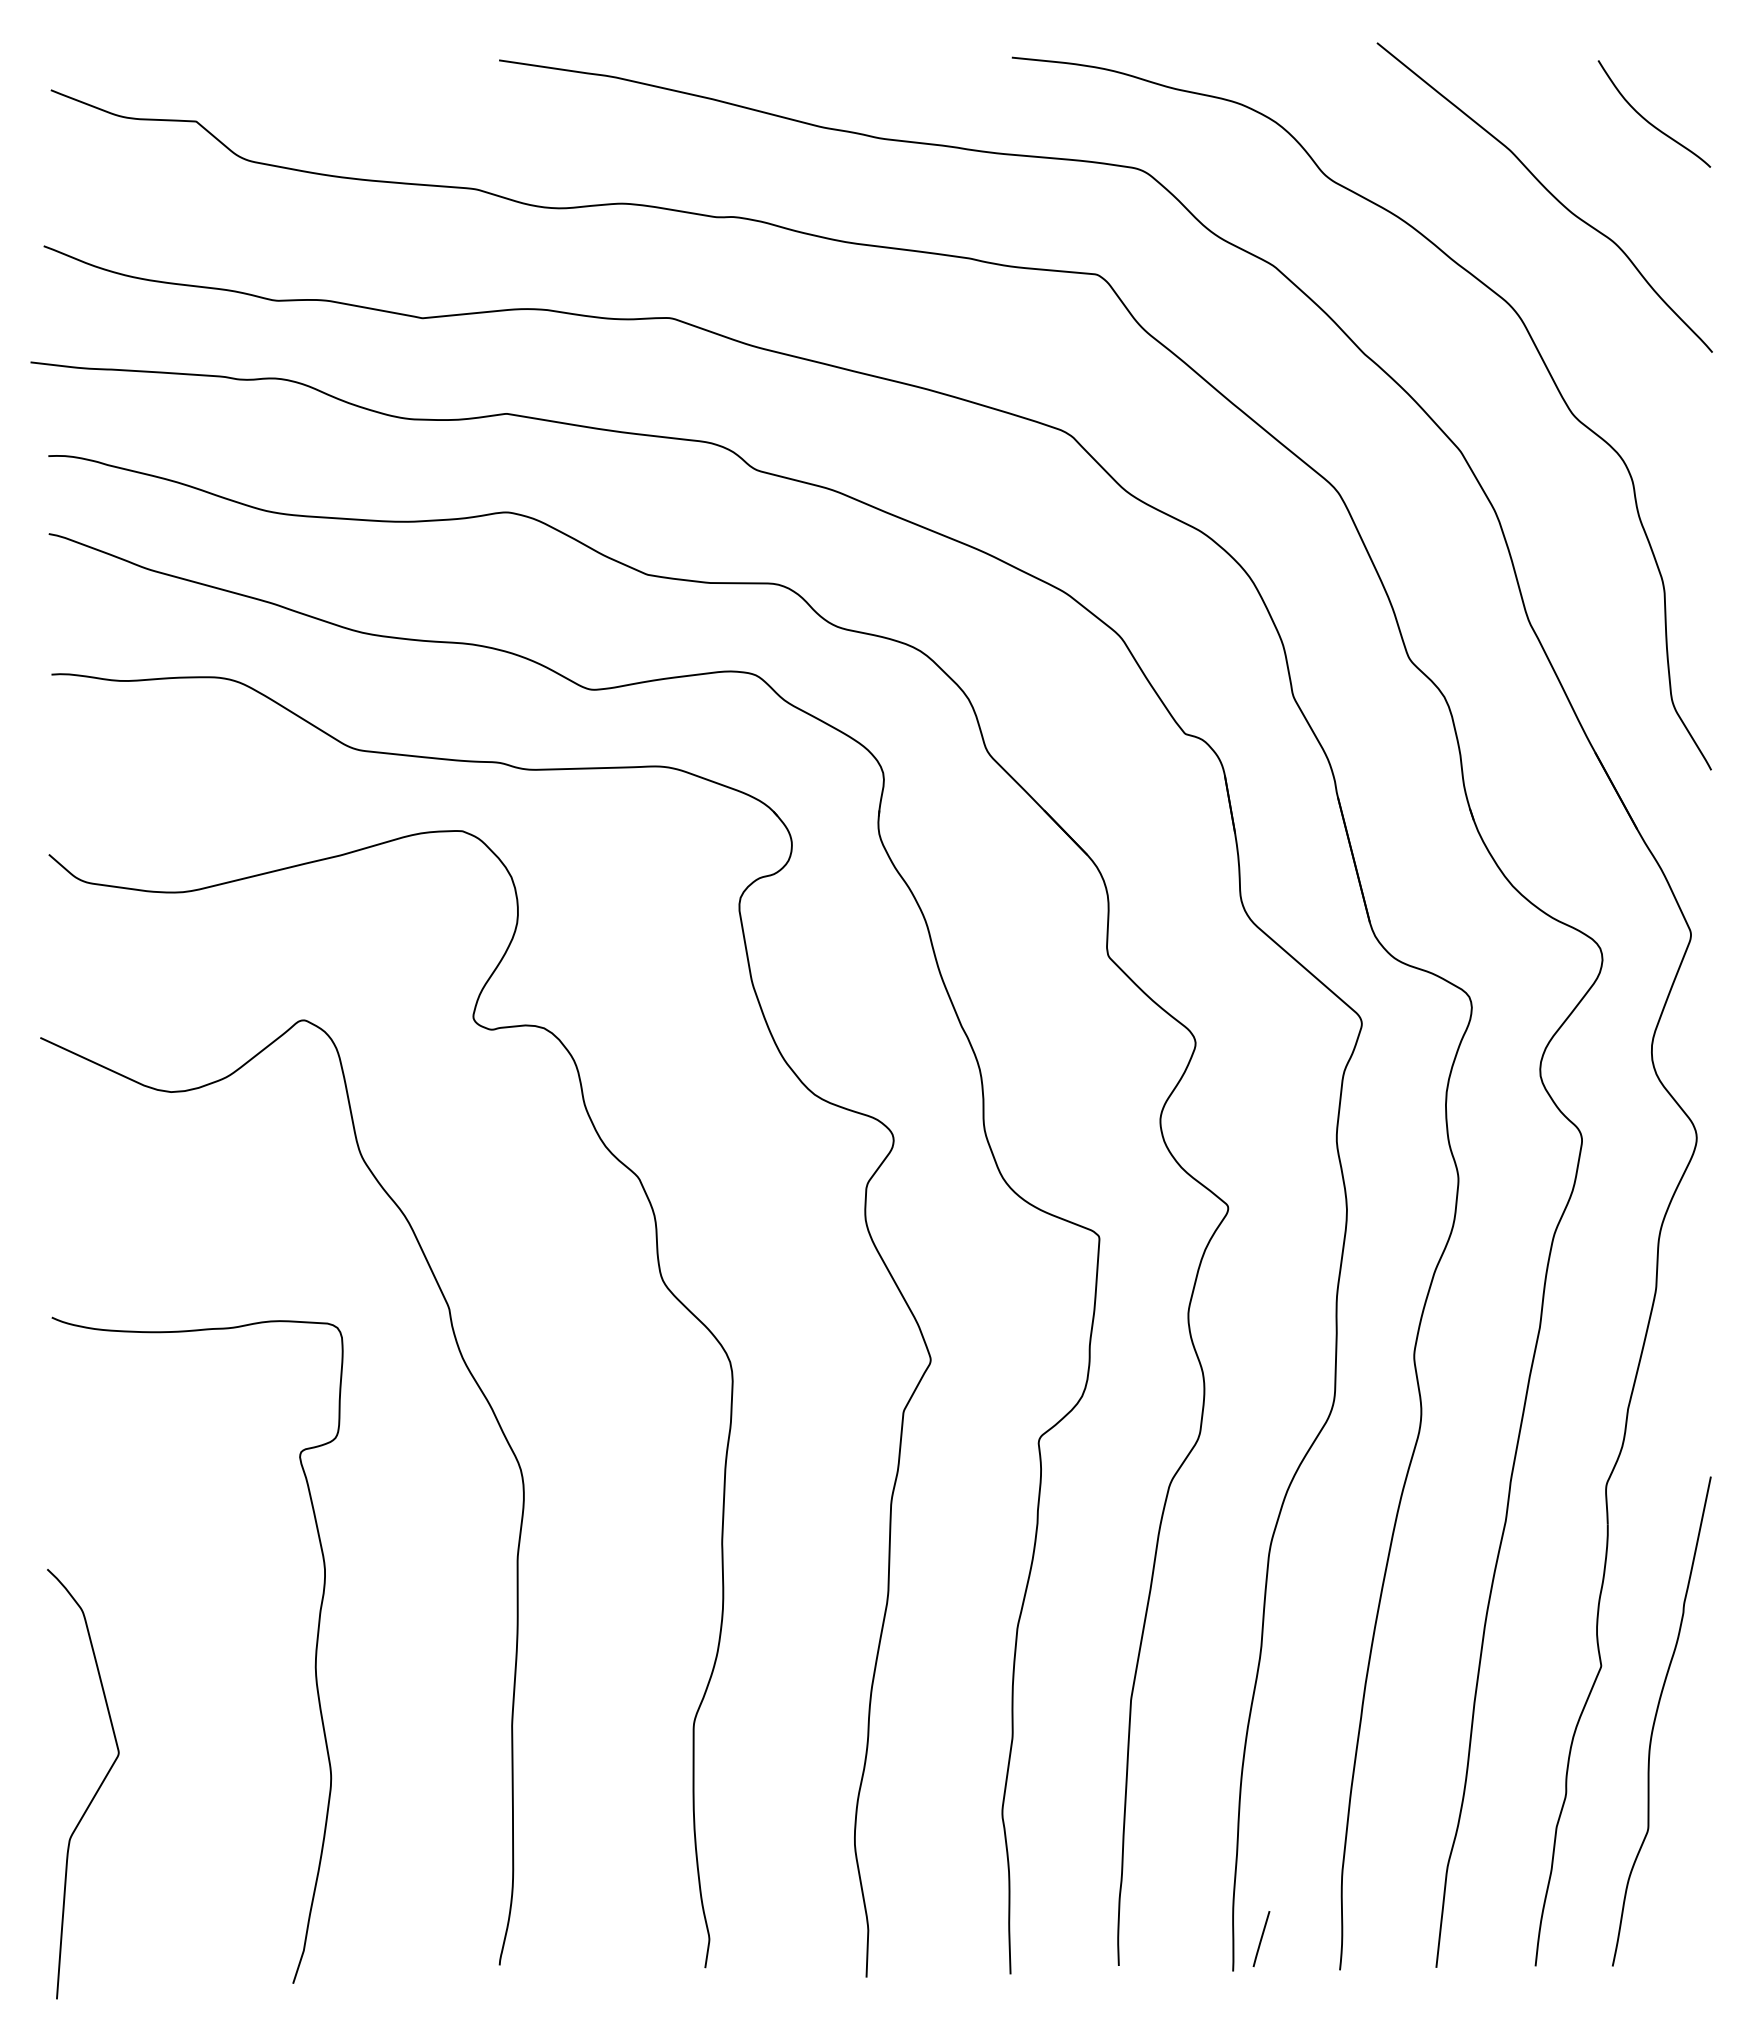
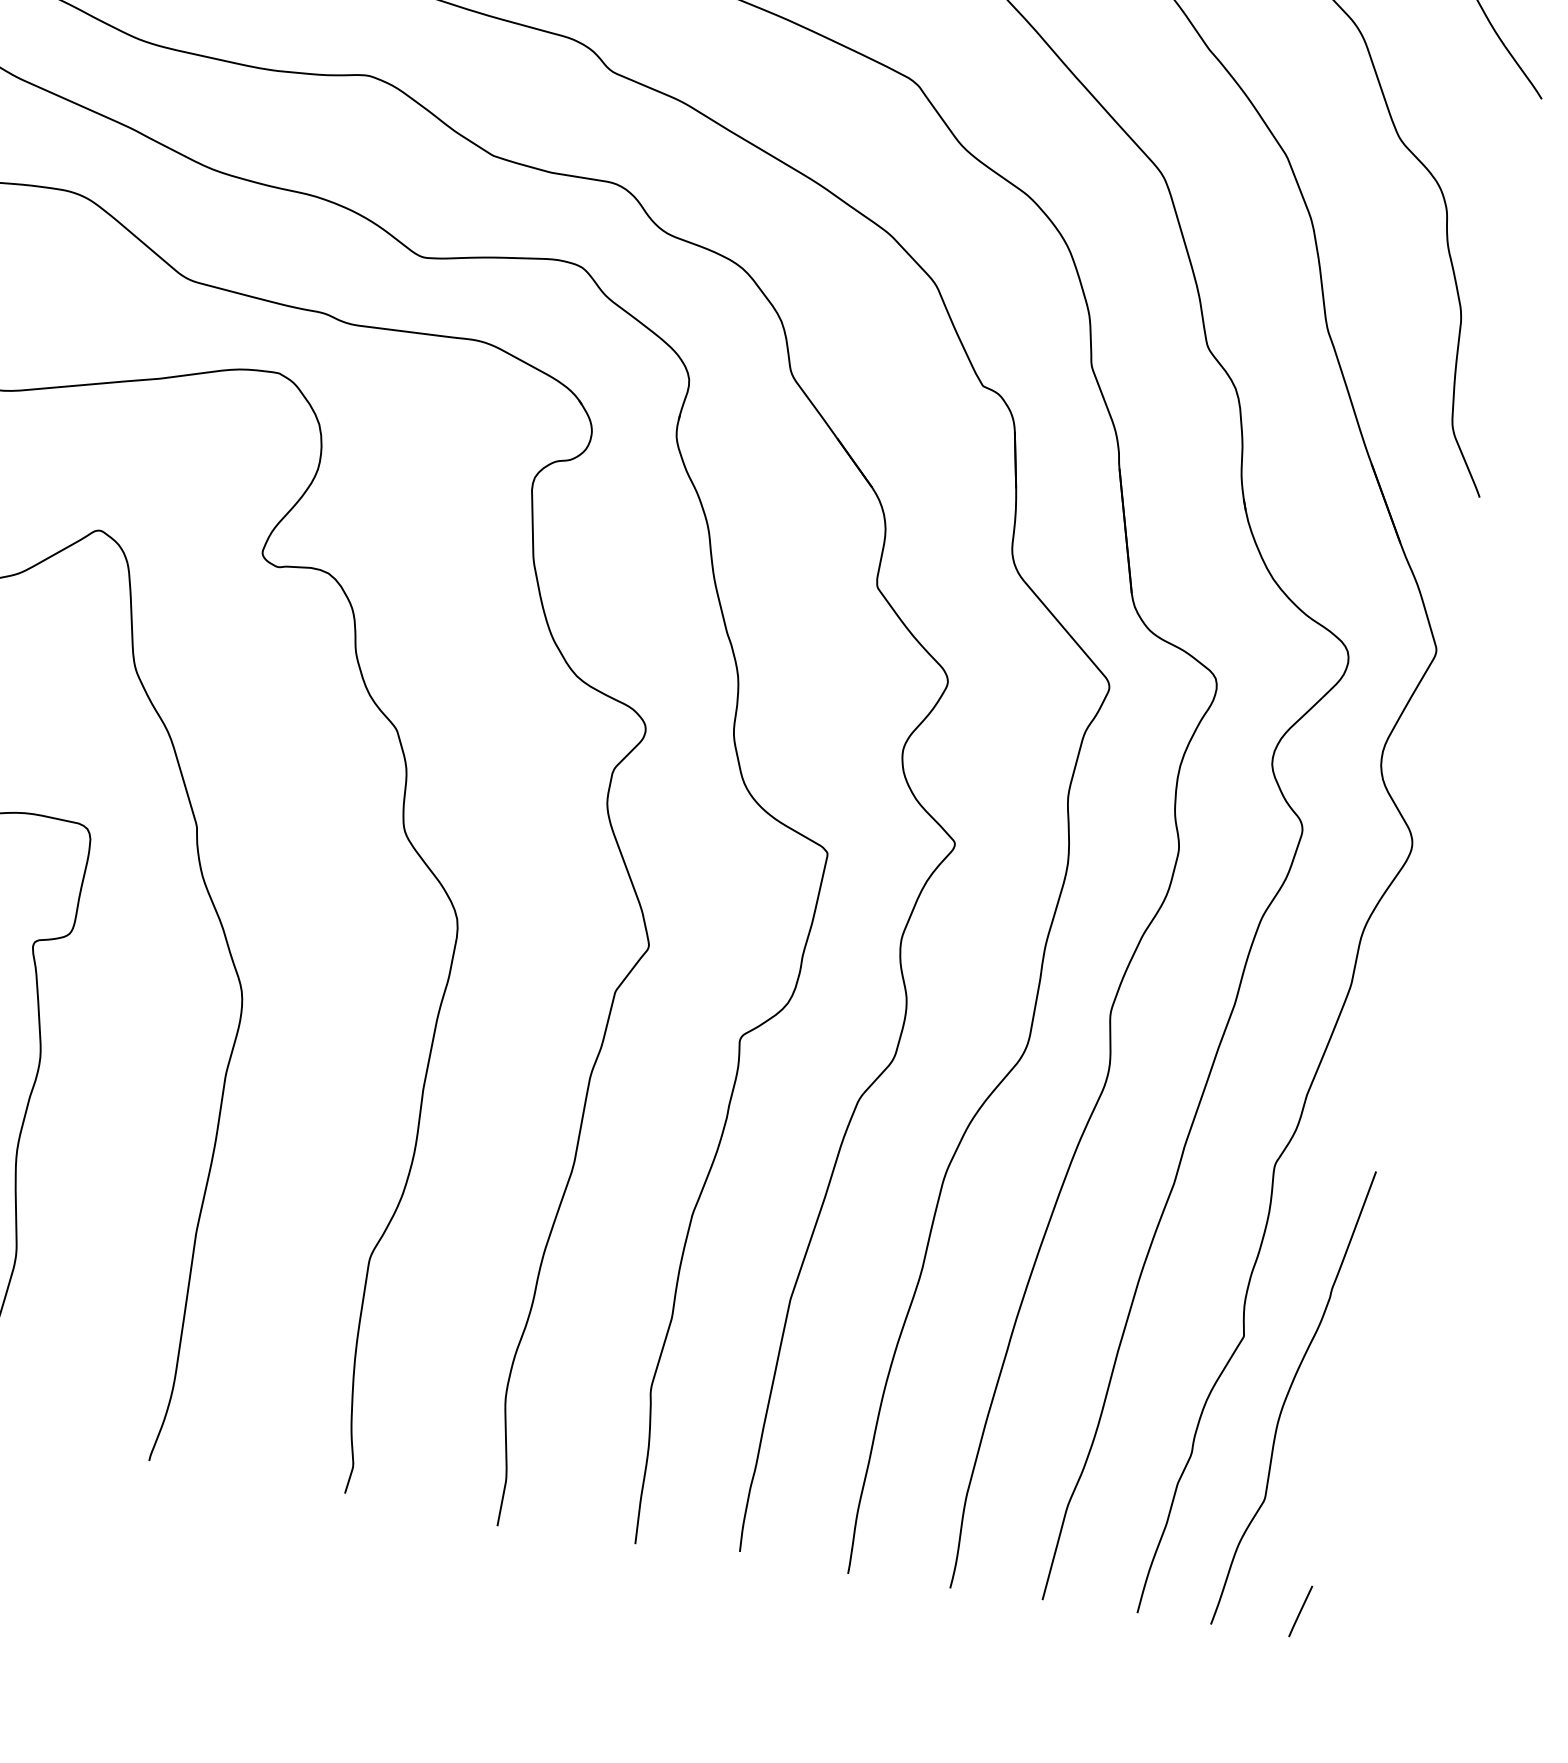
line: (1261, 1939) -> (1300, 1611), moved

